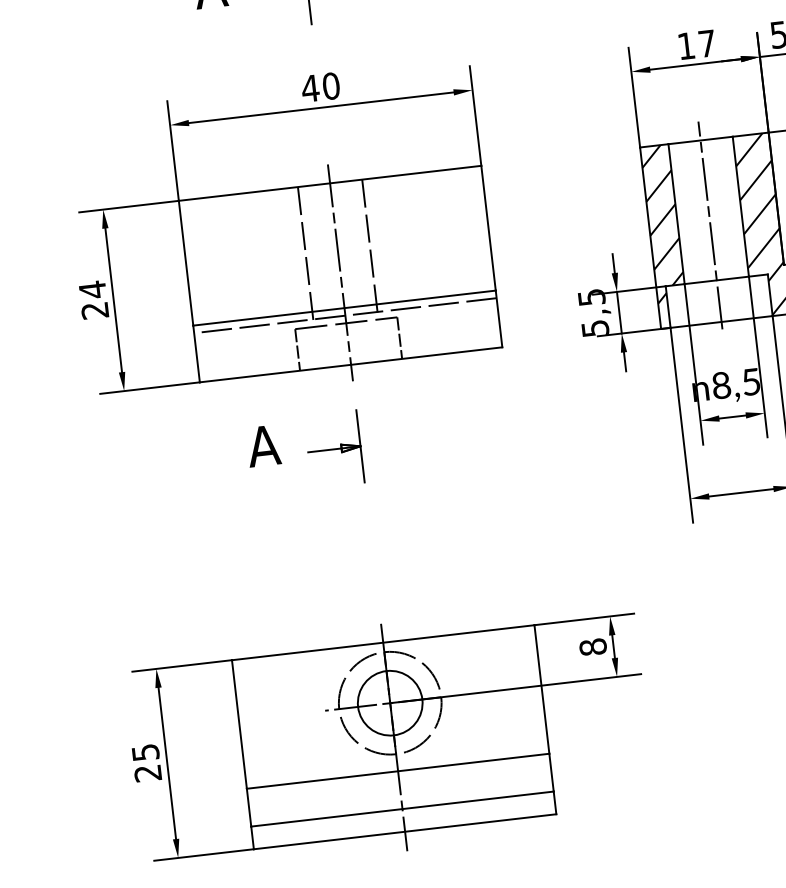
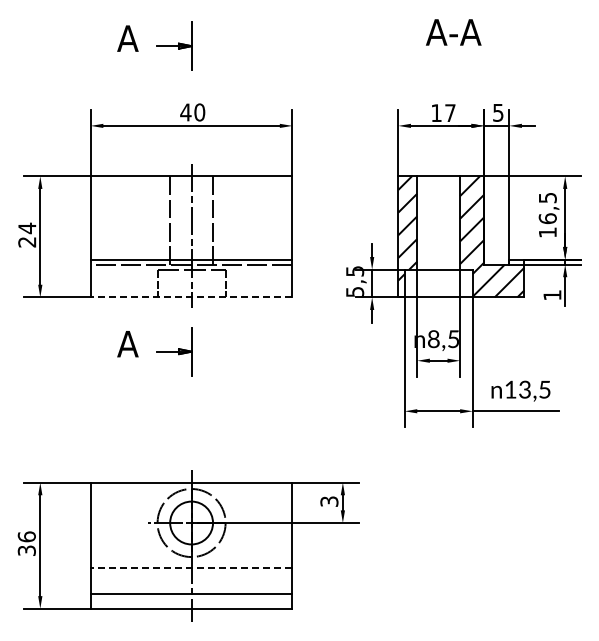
line: (710, 224) -> (438, 232), removed
line: (350, 365) -> (191, 297), solid -> dashed
text: (593, 647) -> (329, 501), 8 -> 3
text: (146, 762) -> (26, 543), 25 -> 36
line: (397, 771) -> (191, 568), solid -> dashed

